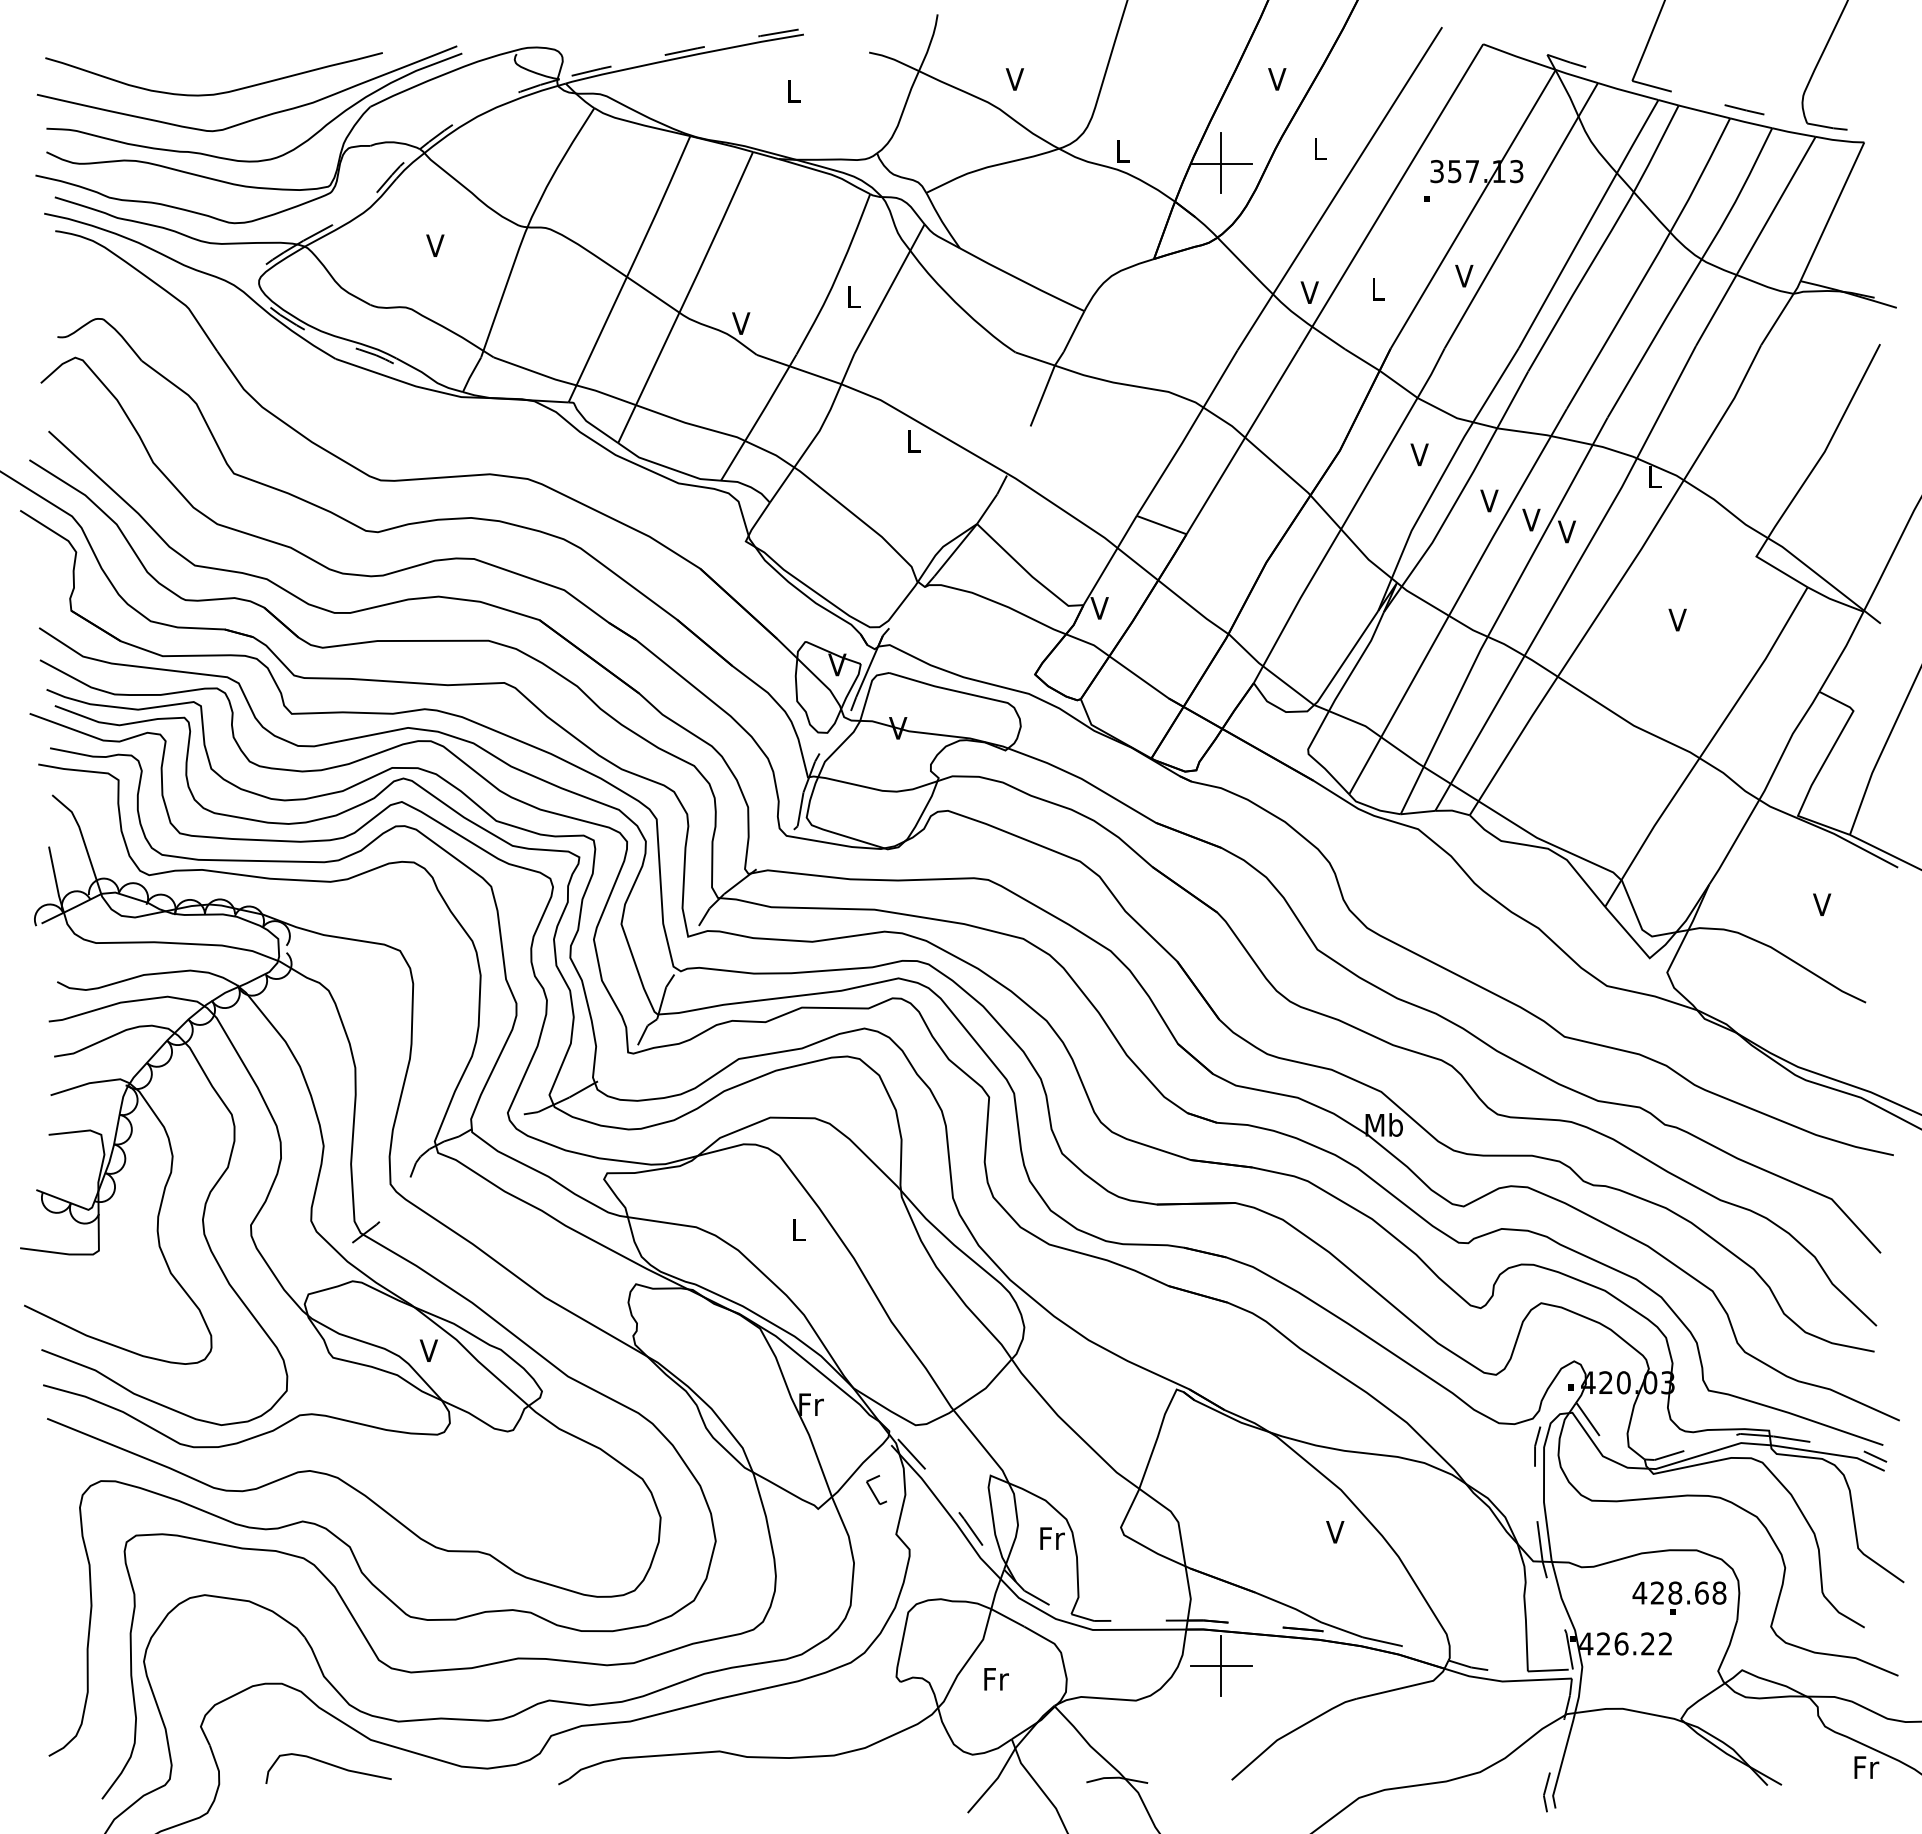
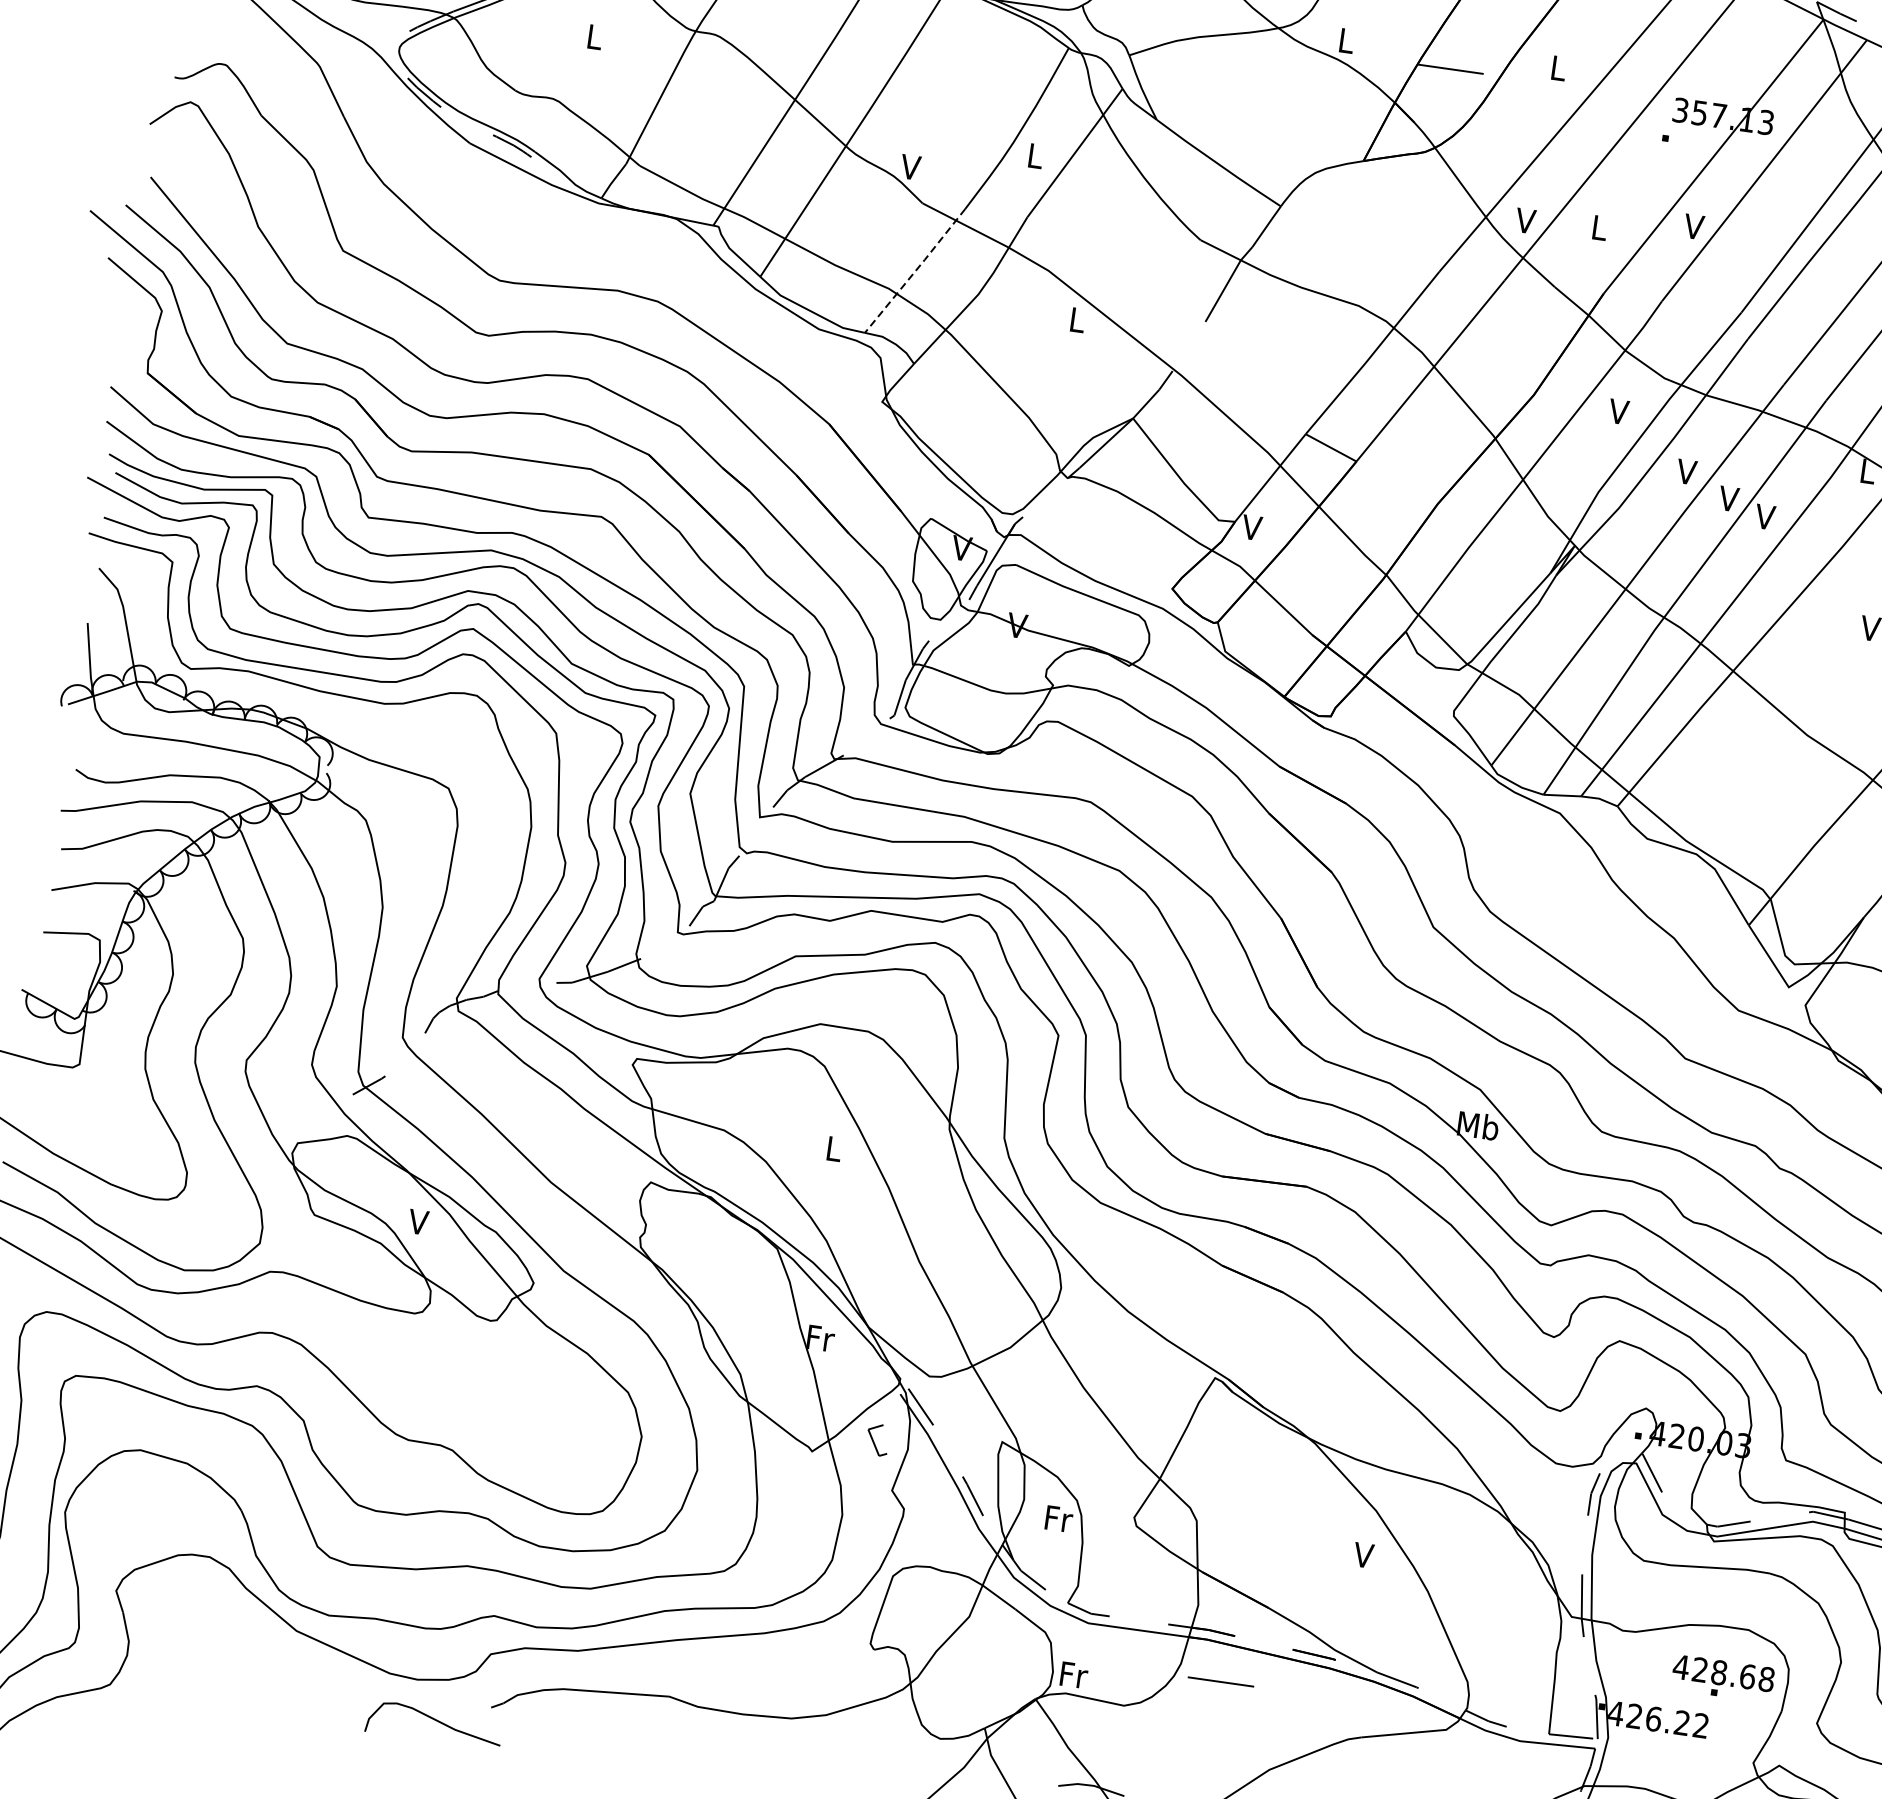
line: (1221, 163) -> (1450, 68), removed
text: (435, 245) -> (594, 36), V -> L
line: (759, 418) -> (915, 271), solid -> dashed
line: (1221, 1665) -> (1221, 1681), removed
text: (996, 1679) -> (1074, 1675), moved
curve: (329, 1765) -> (435, 1721), moved

